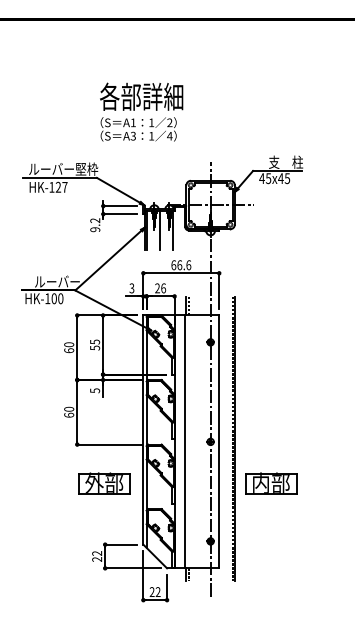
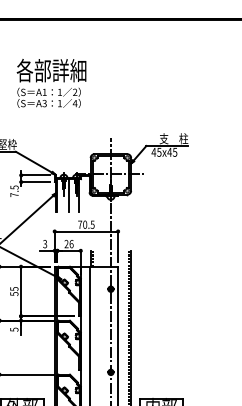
text: (141, 111) -> (51, 82), moved
text: (95, 225) -> (14, 191), 9.2 -> 7.5
text: (181, 265) -> (86, 224), 66.6 -> 70.5

